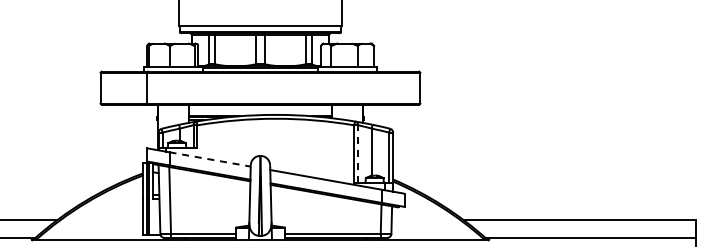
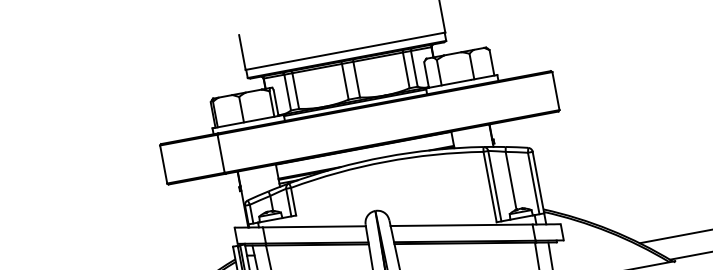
line: (358, 154) -> (495, 186), dashed -> solid
line: (210, 159) -> (314, 226), dashed -> solid

